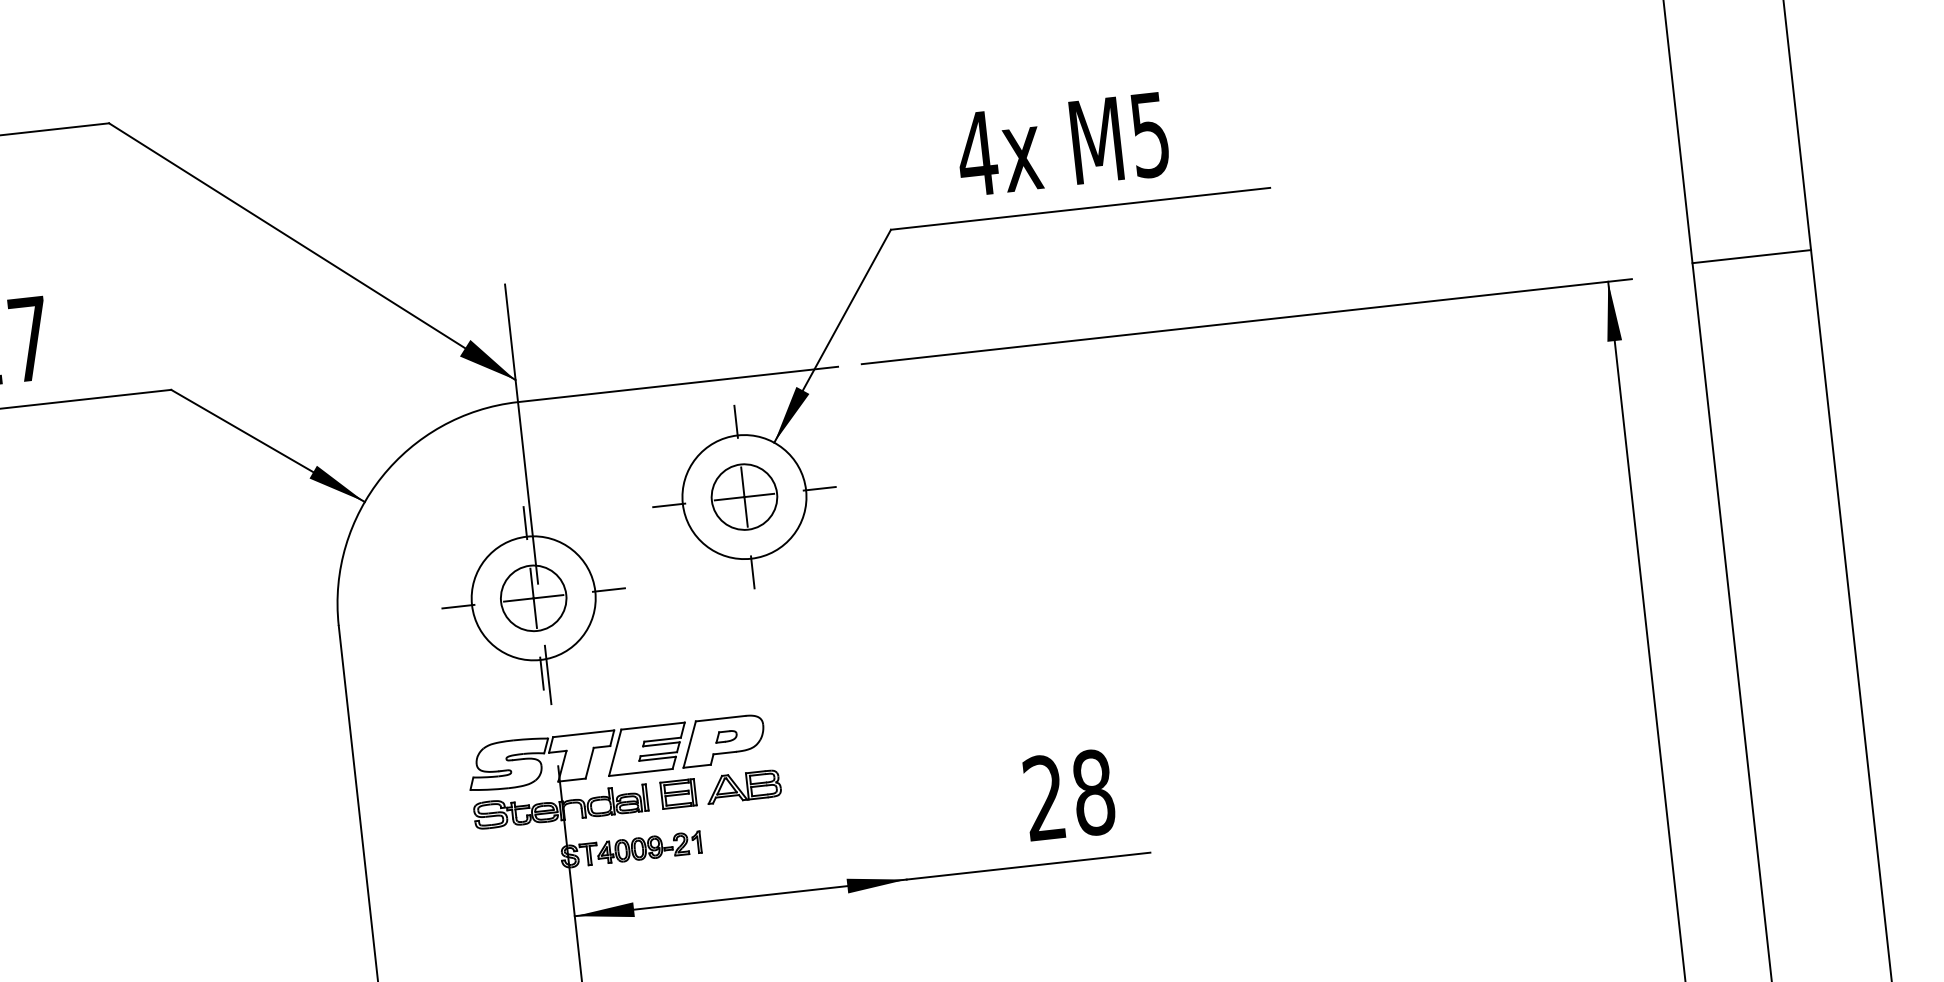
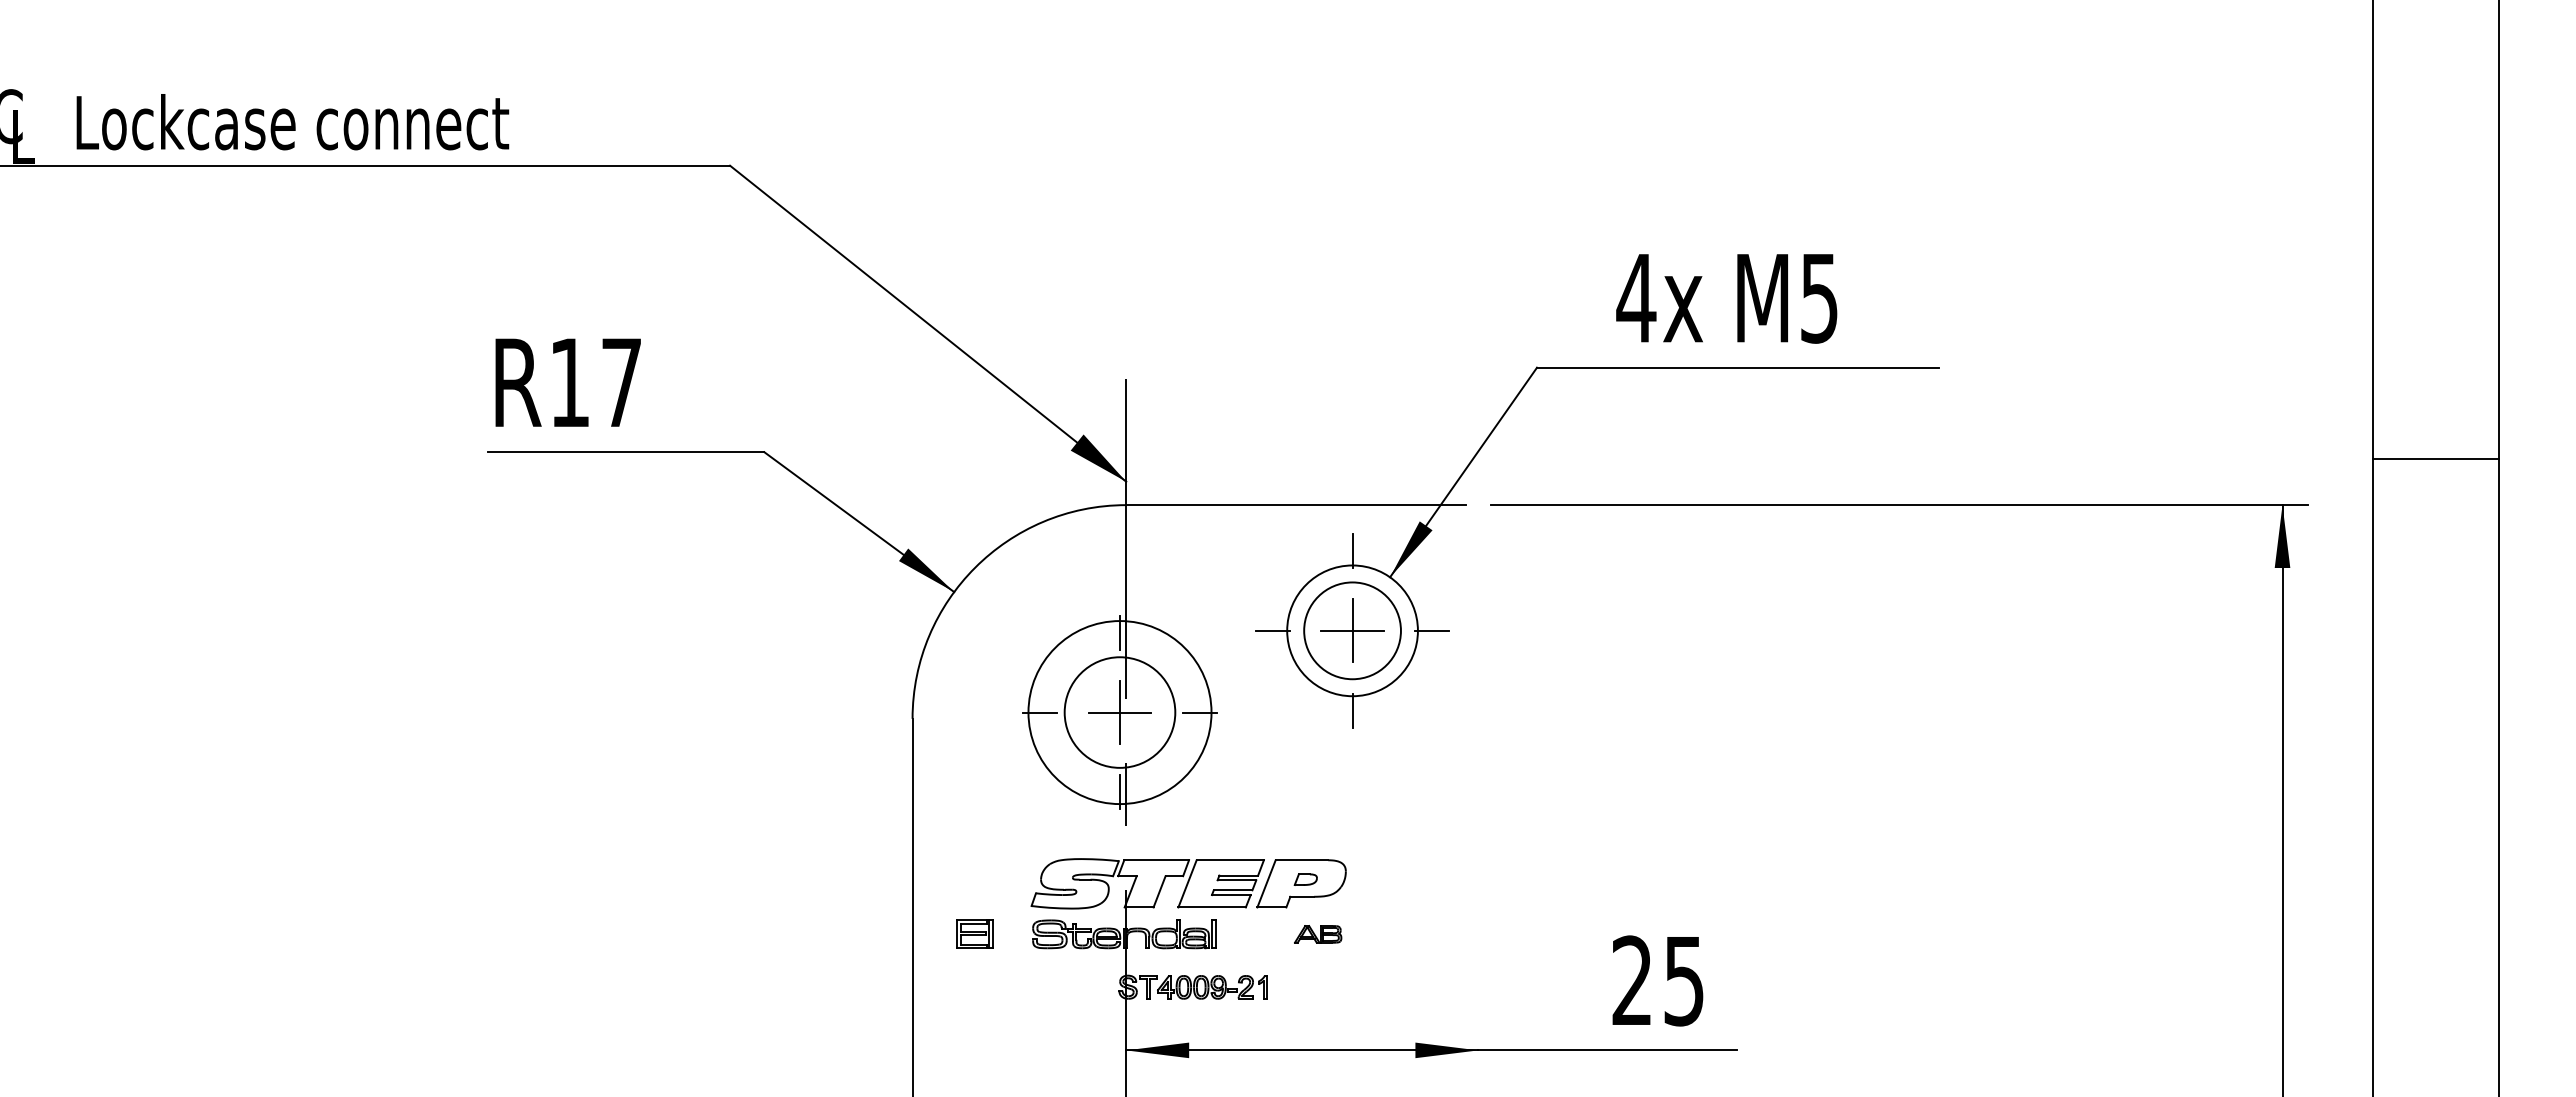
line: (1751, 256) -> (2435, 459), moved
circle: (744, 496) -> (1352, 630), size x1.4
circle: (533, 598) -> (1119, 712), size x1.4
circle: (533, 598) -> (1119, 712), size x1.6
part: (743, 787) -> (1317, 934), size x0.6
text: (1093, 792) -> (1684, 980), 28 -> 25
part: (677, 793) -> (974, 933), moved

